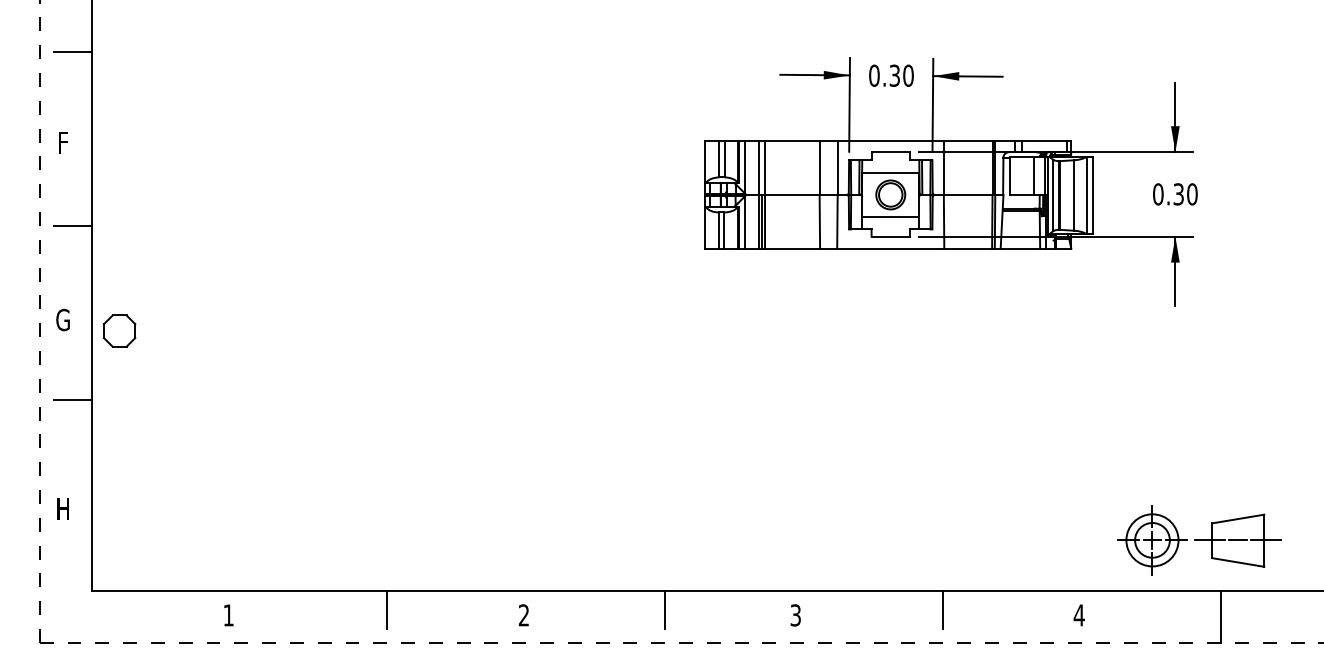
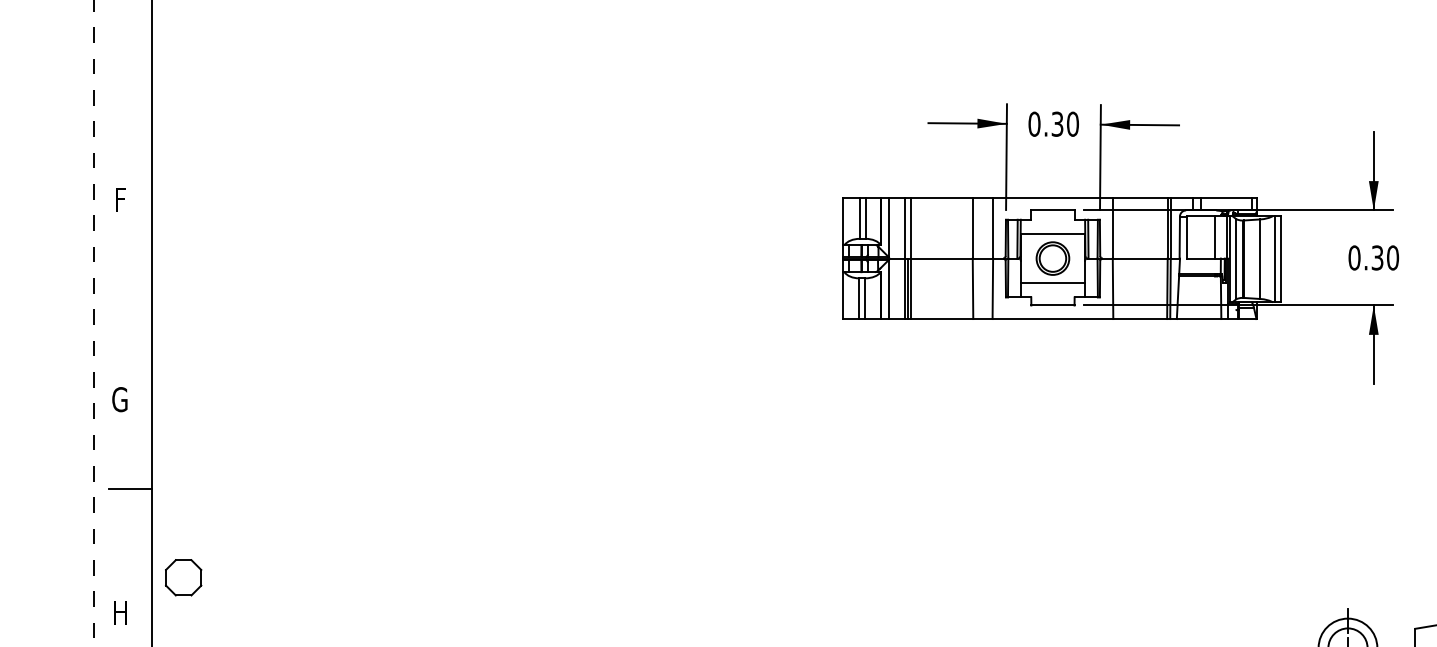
line: (72, 52) -> (130, 98), removed
line: (72, 225) -> (130, 293), removed
part: (119, 330) -> (183, 577), moved

